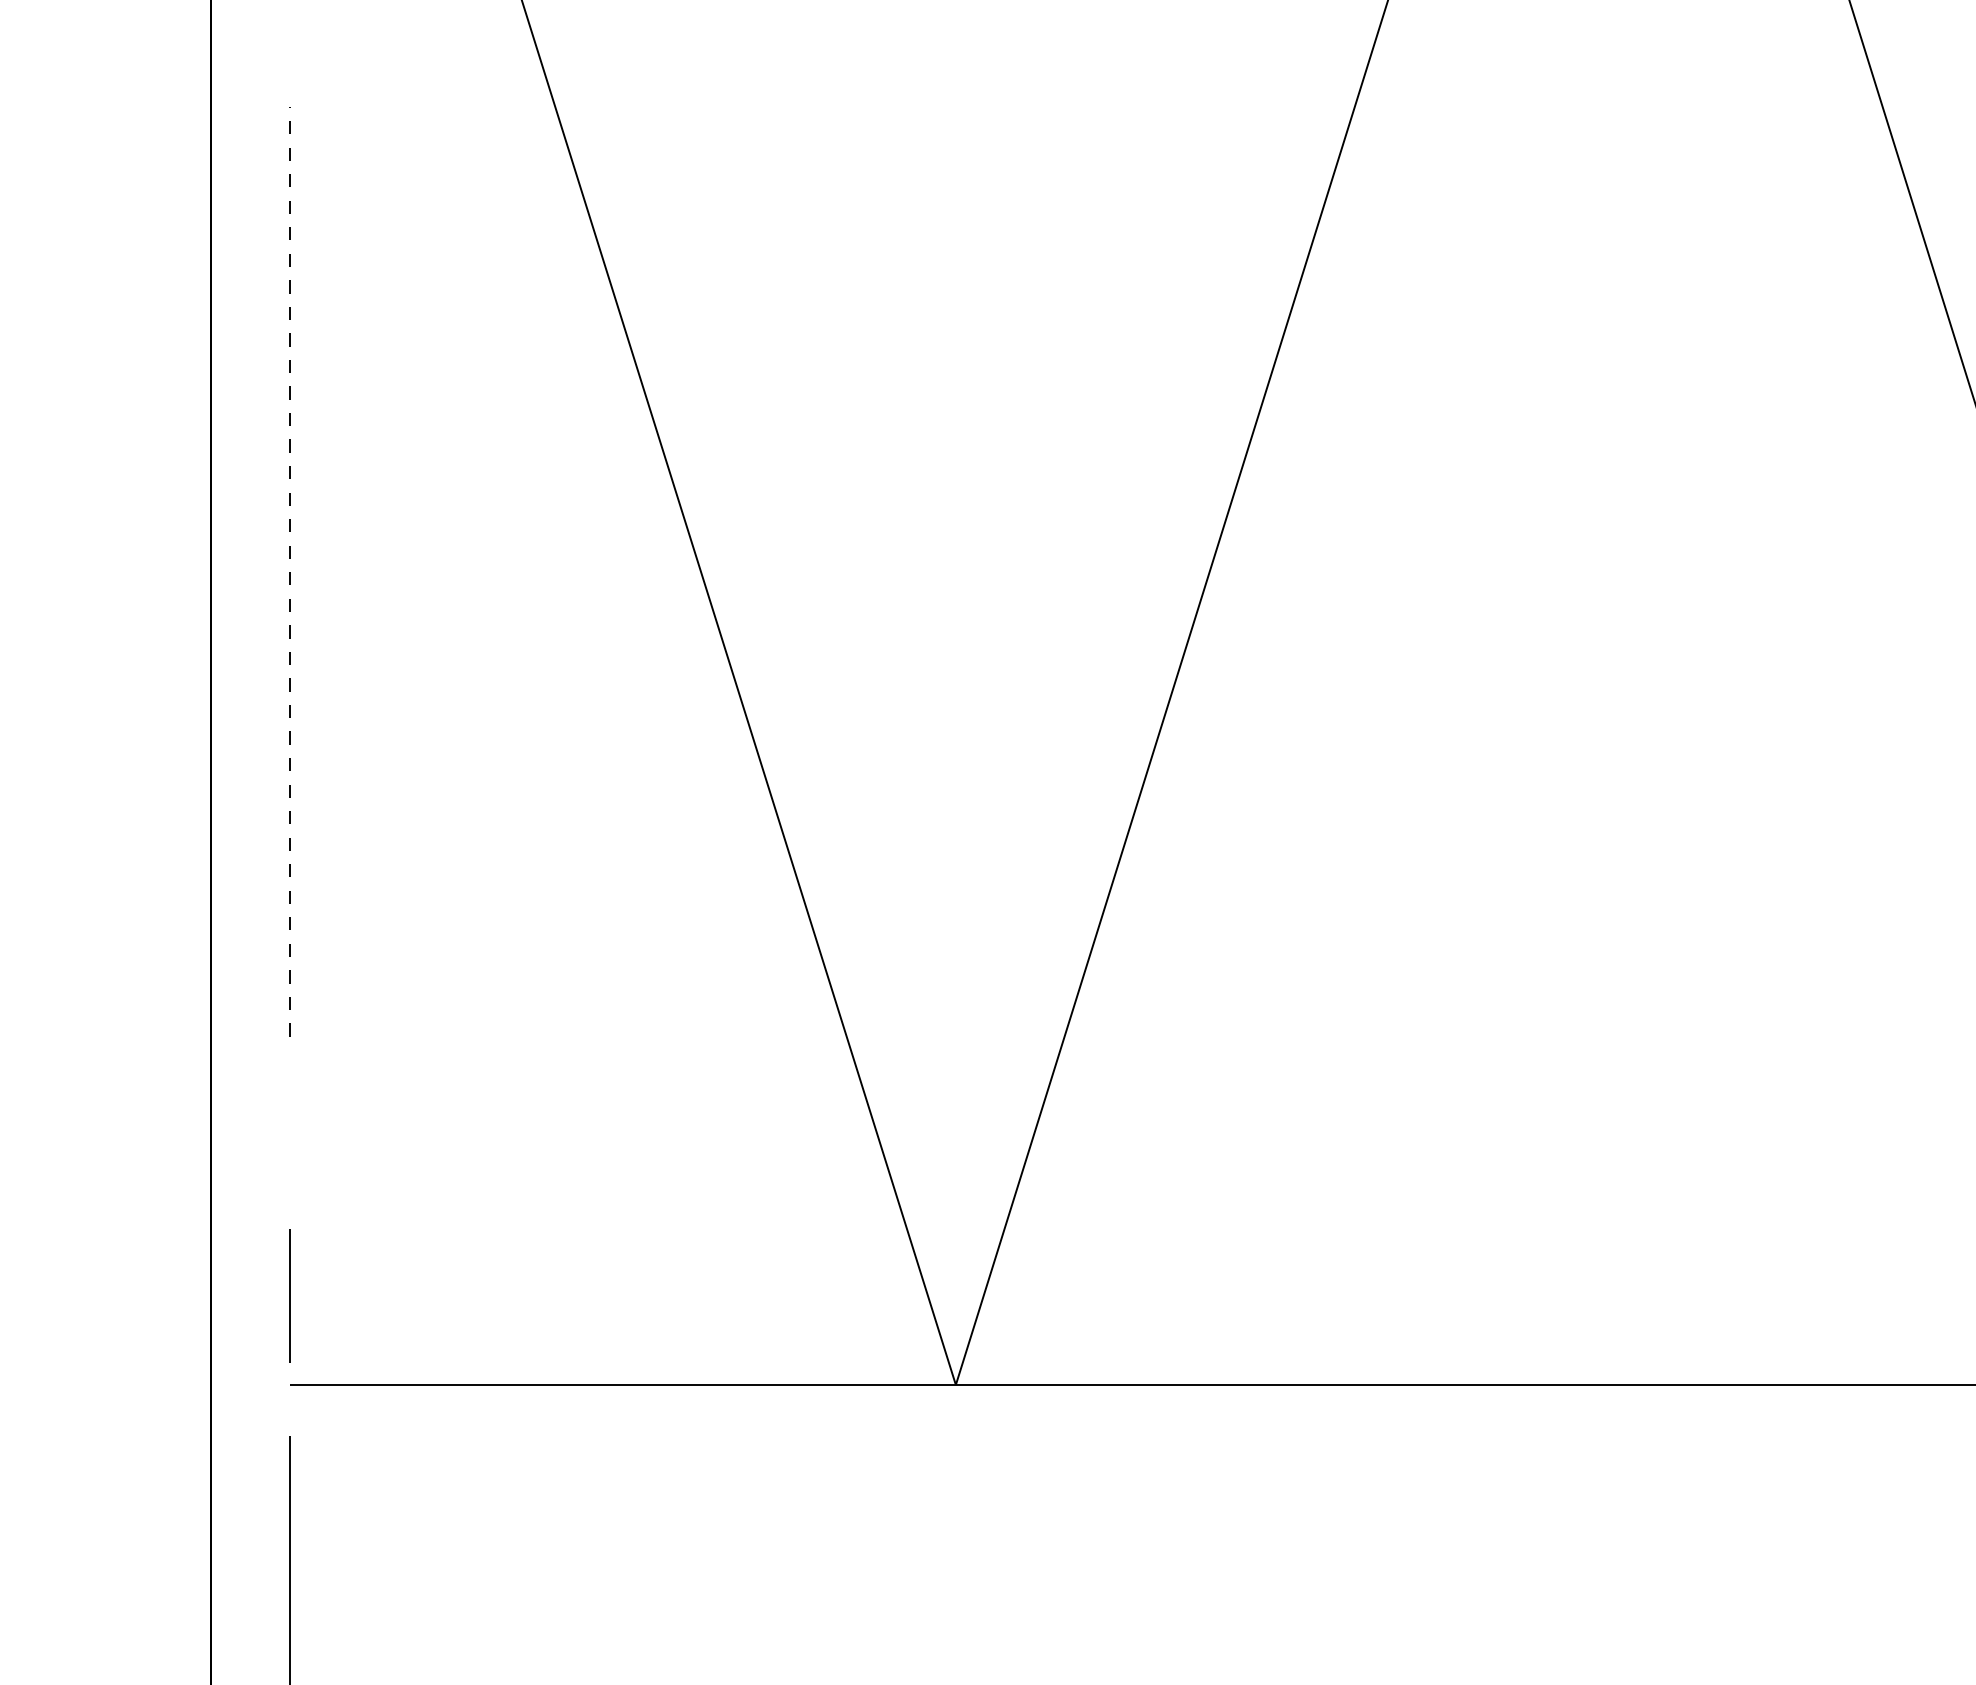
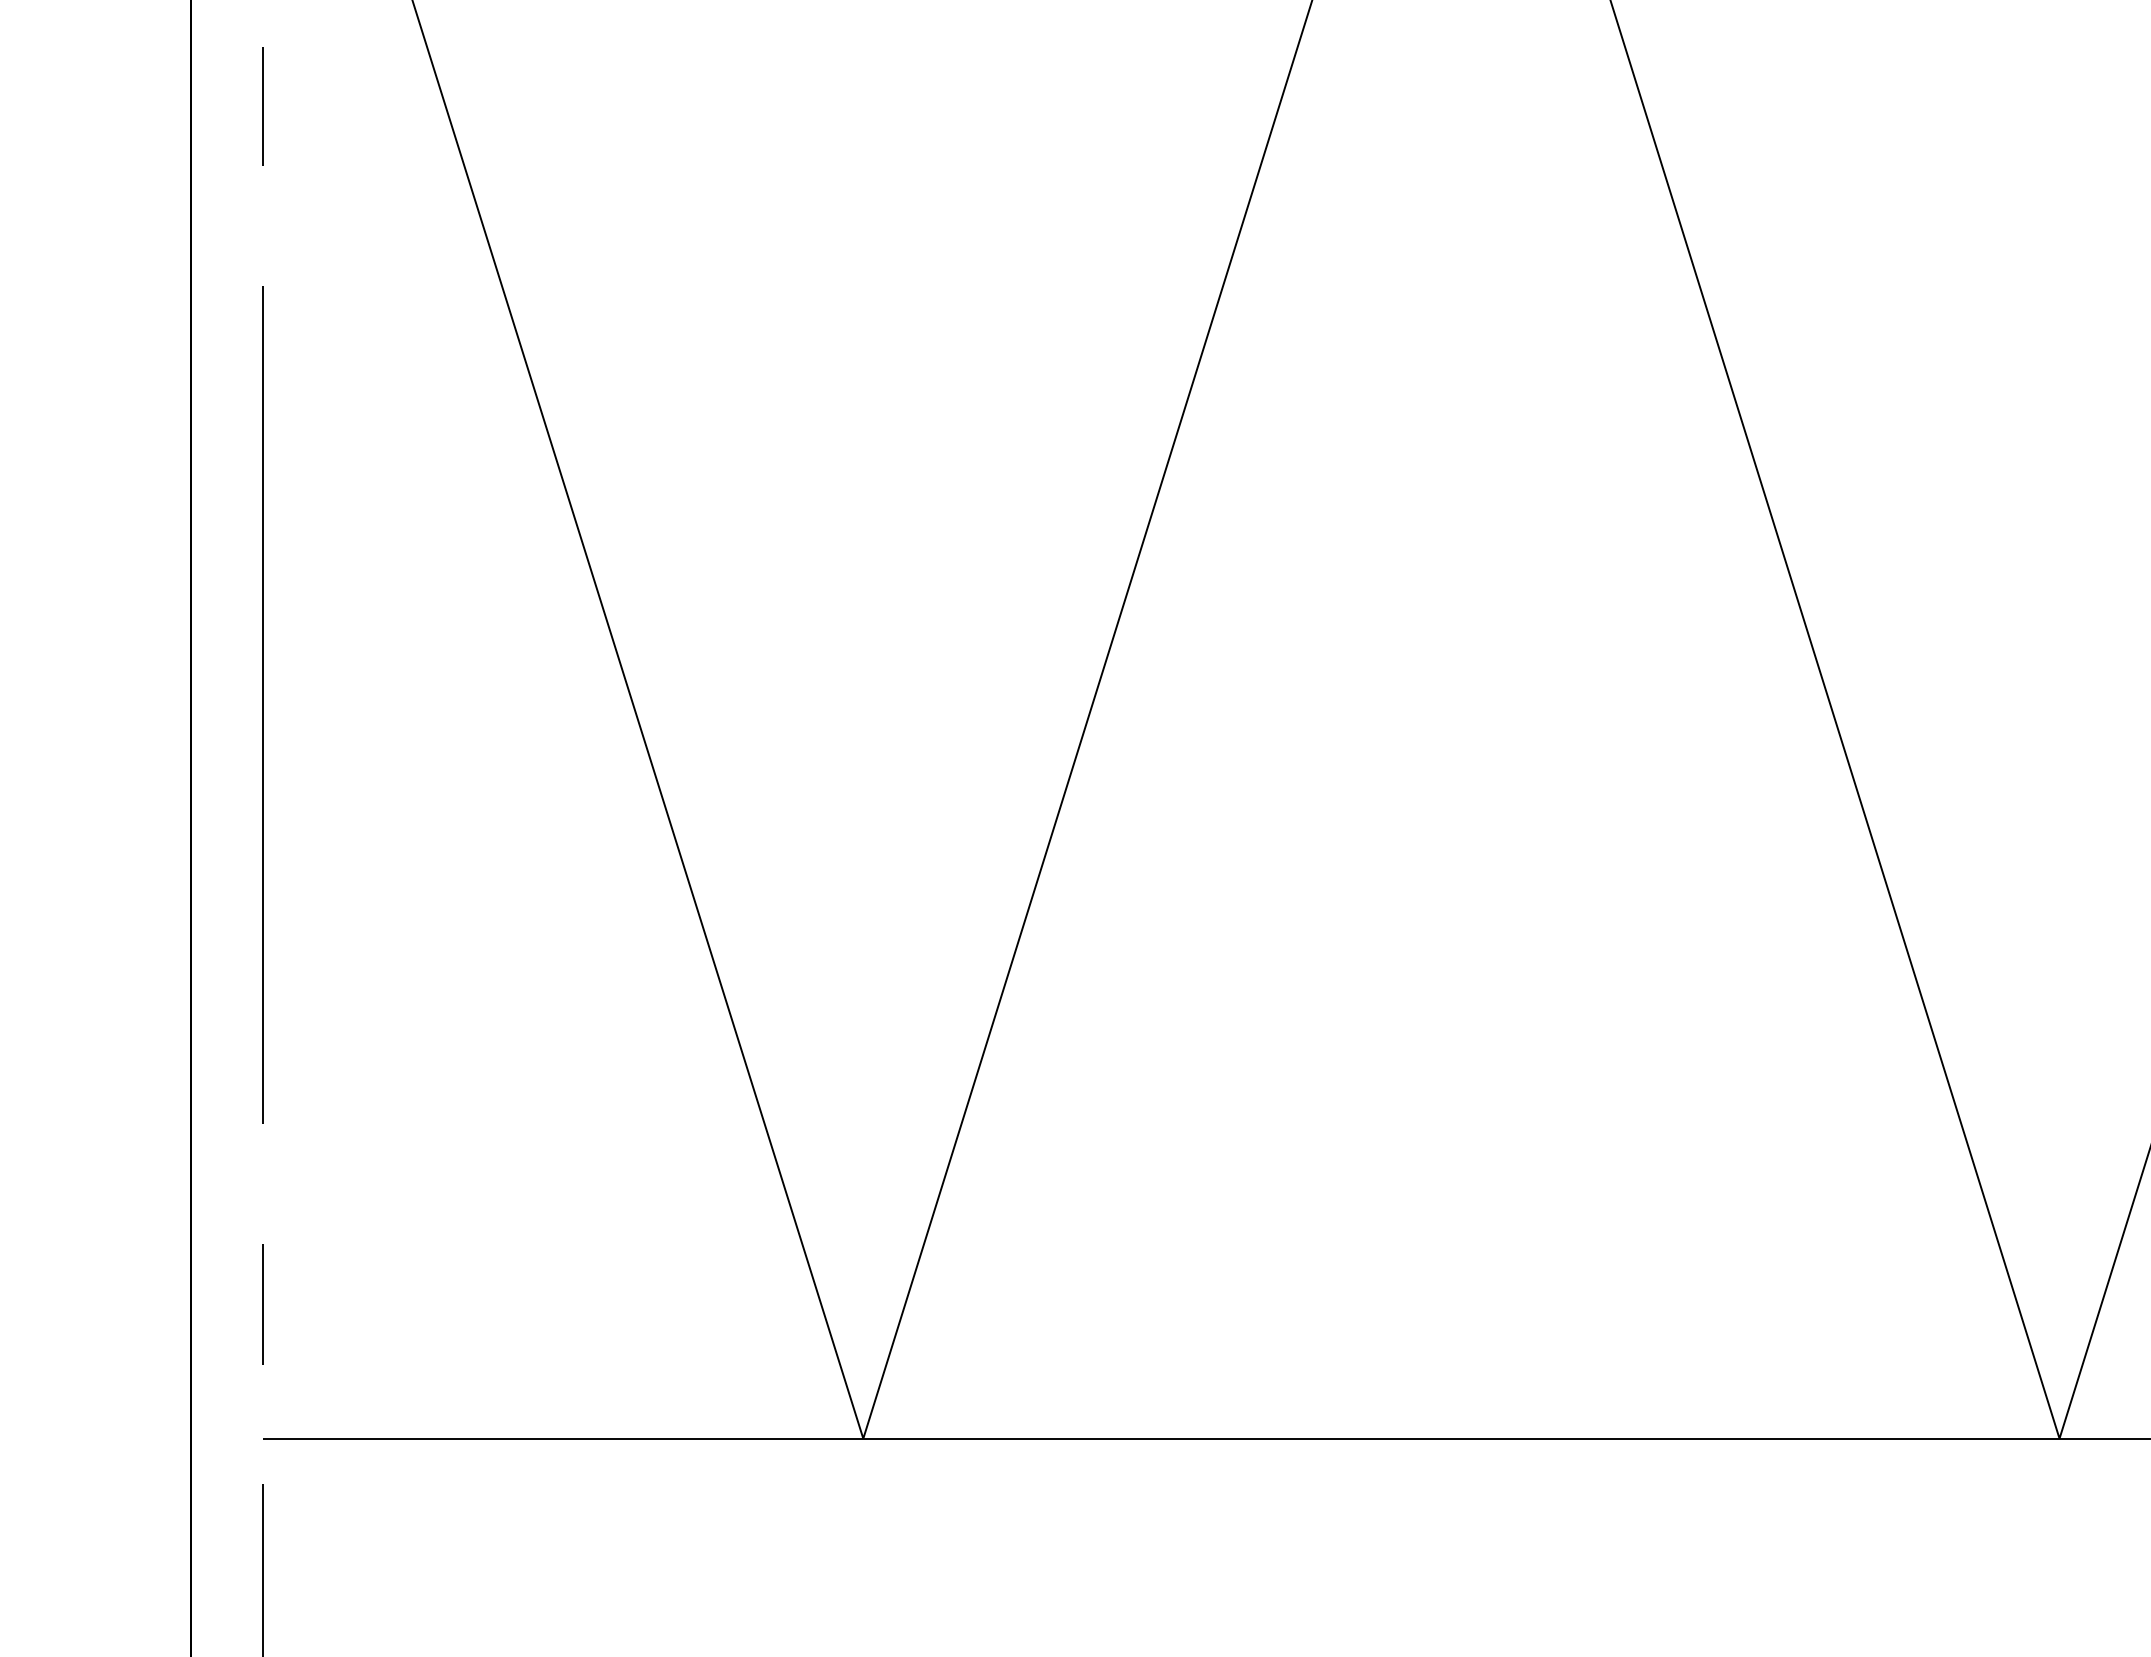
line: (290, 571) -> (262, 704), dashed -> solid
line: (290, 1296) -> (262, 1304), moved

